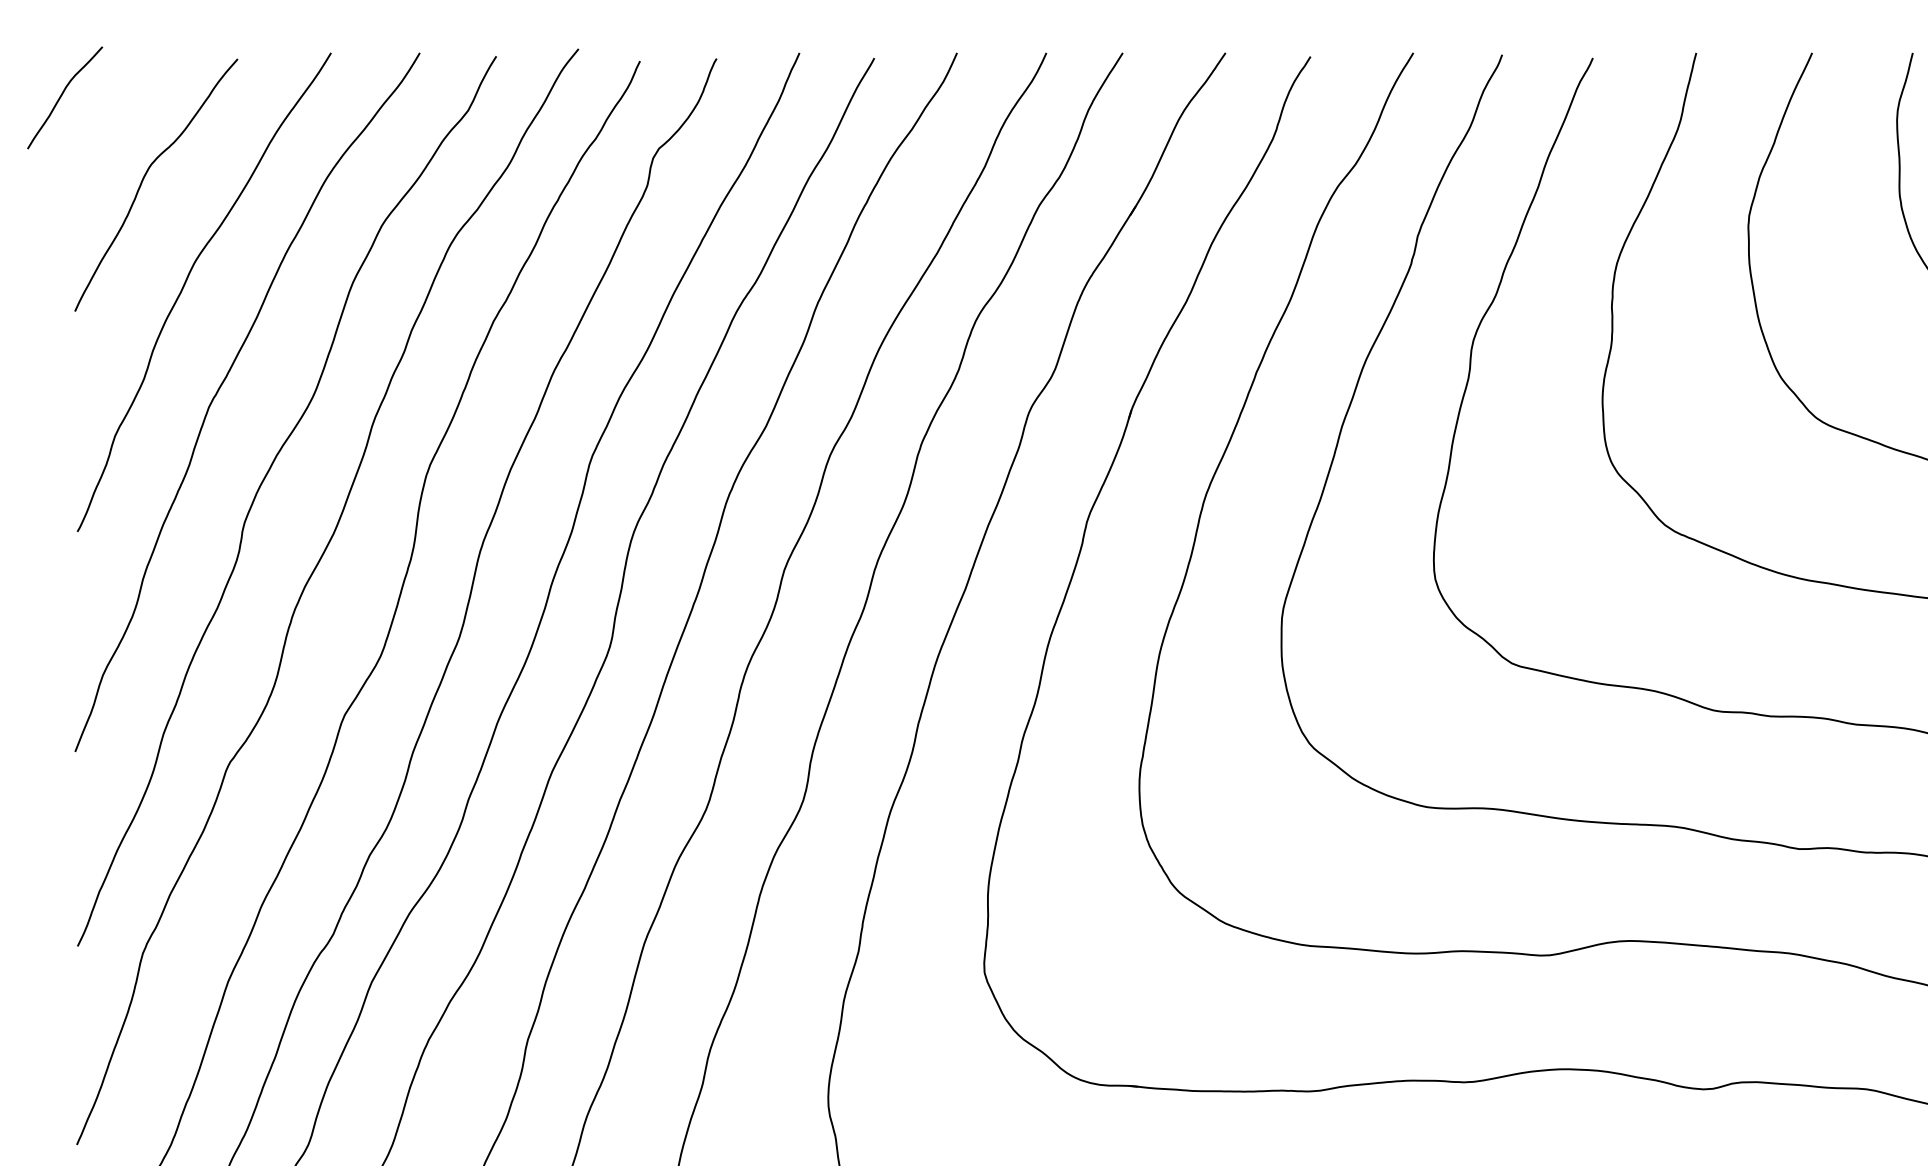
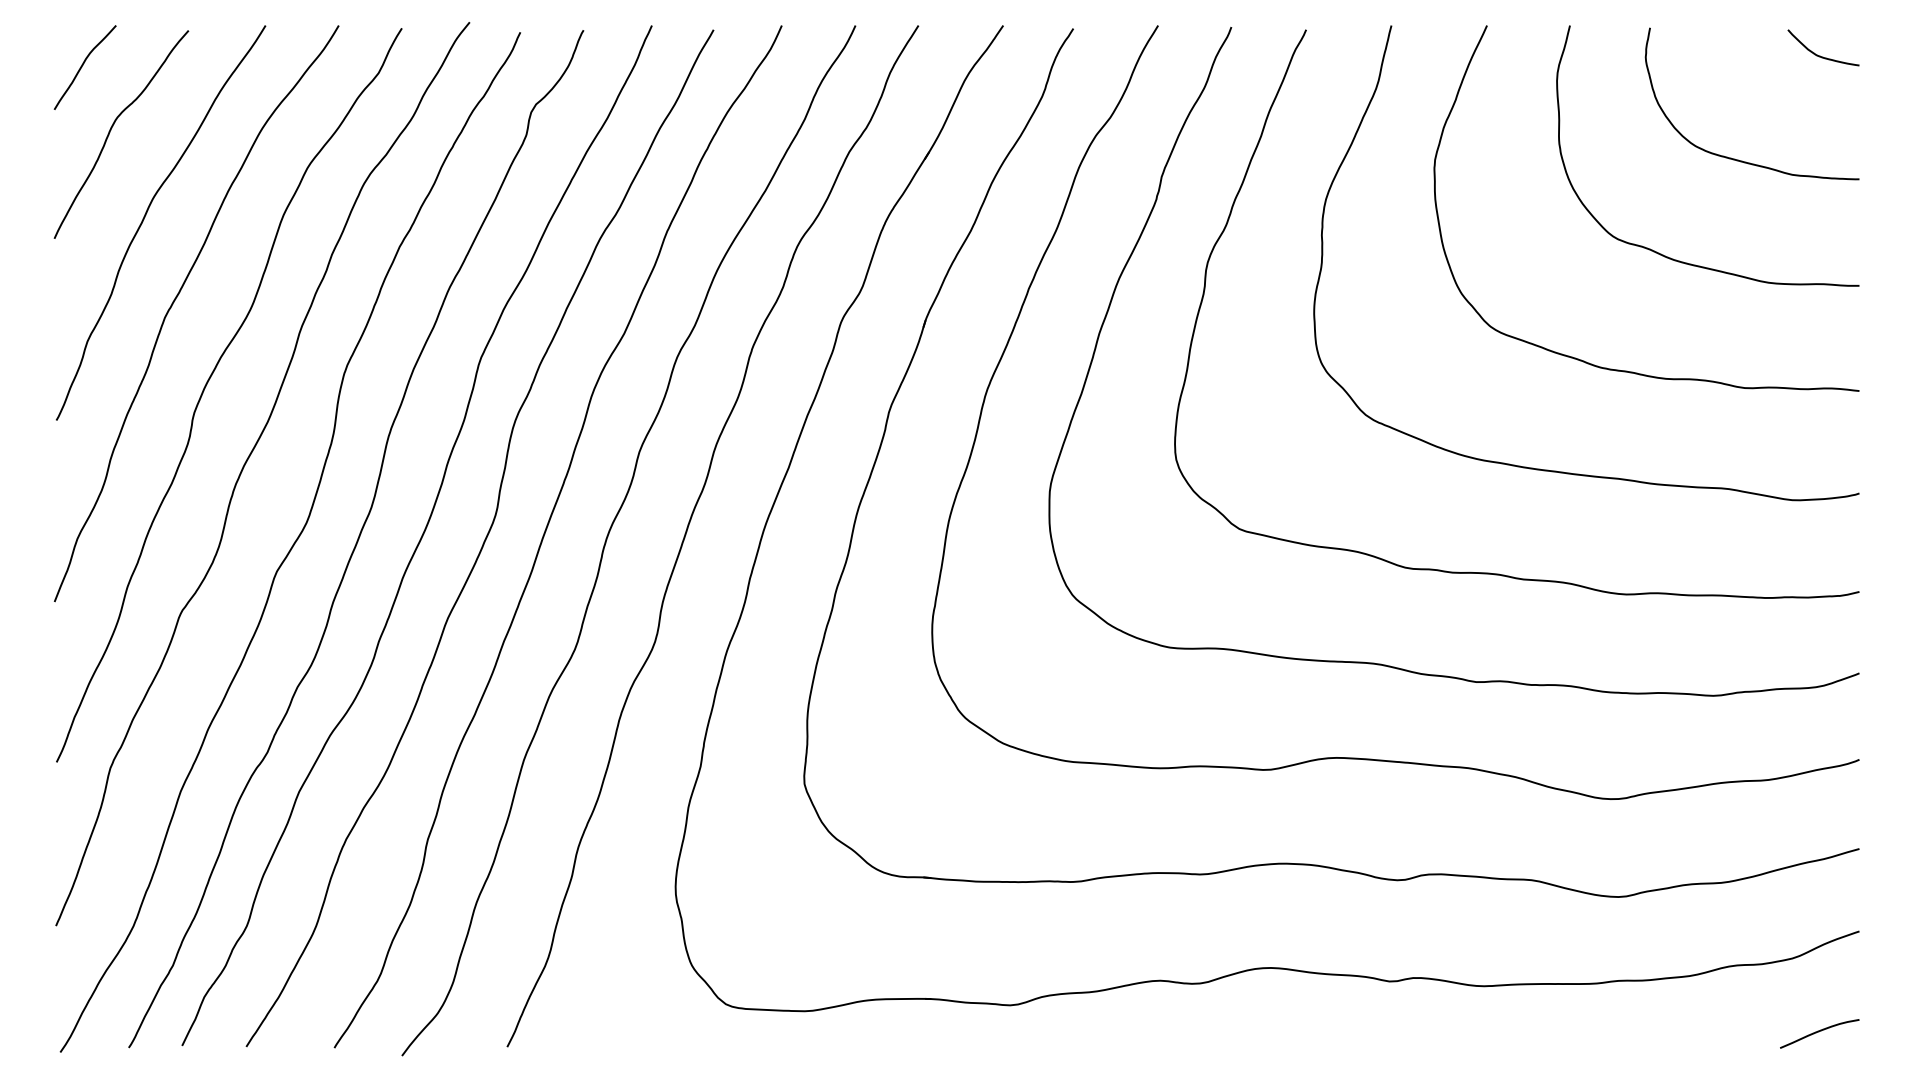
curve: (61, 97) -> (82, 67), moved

